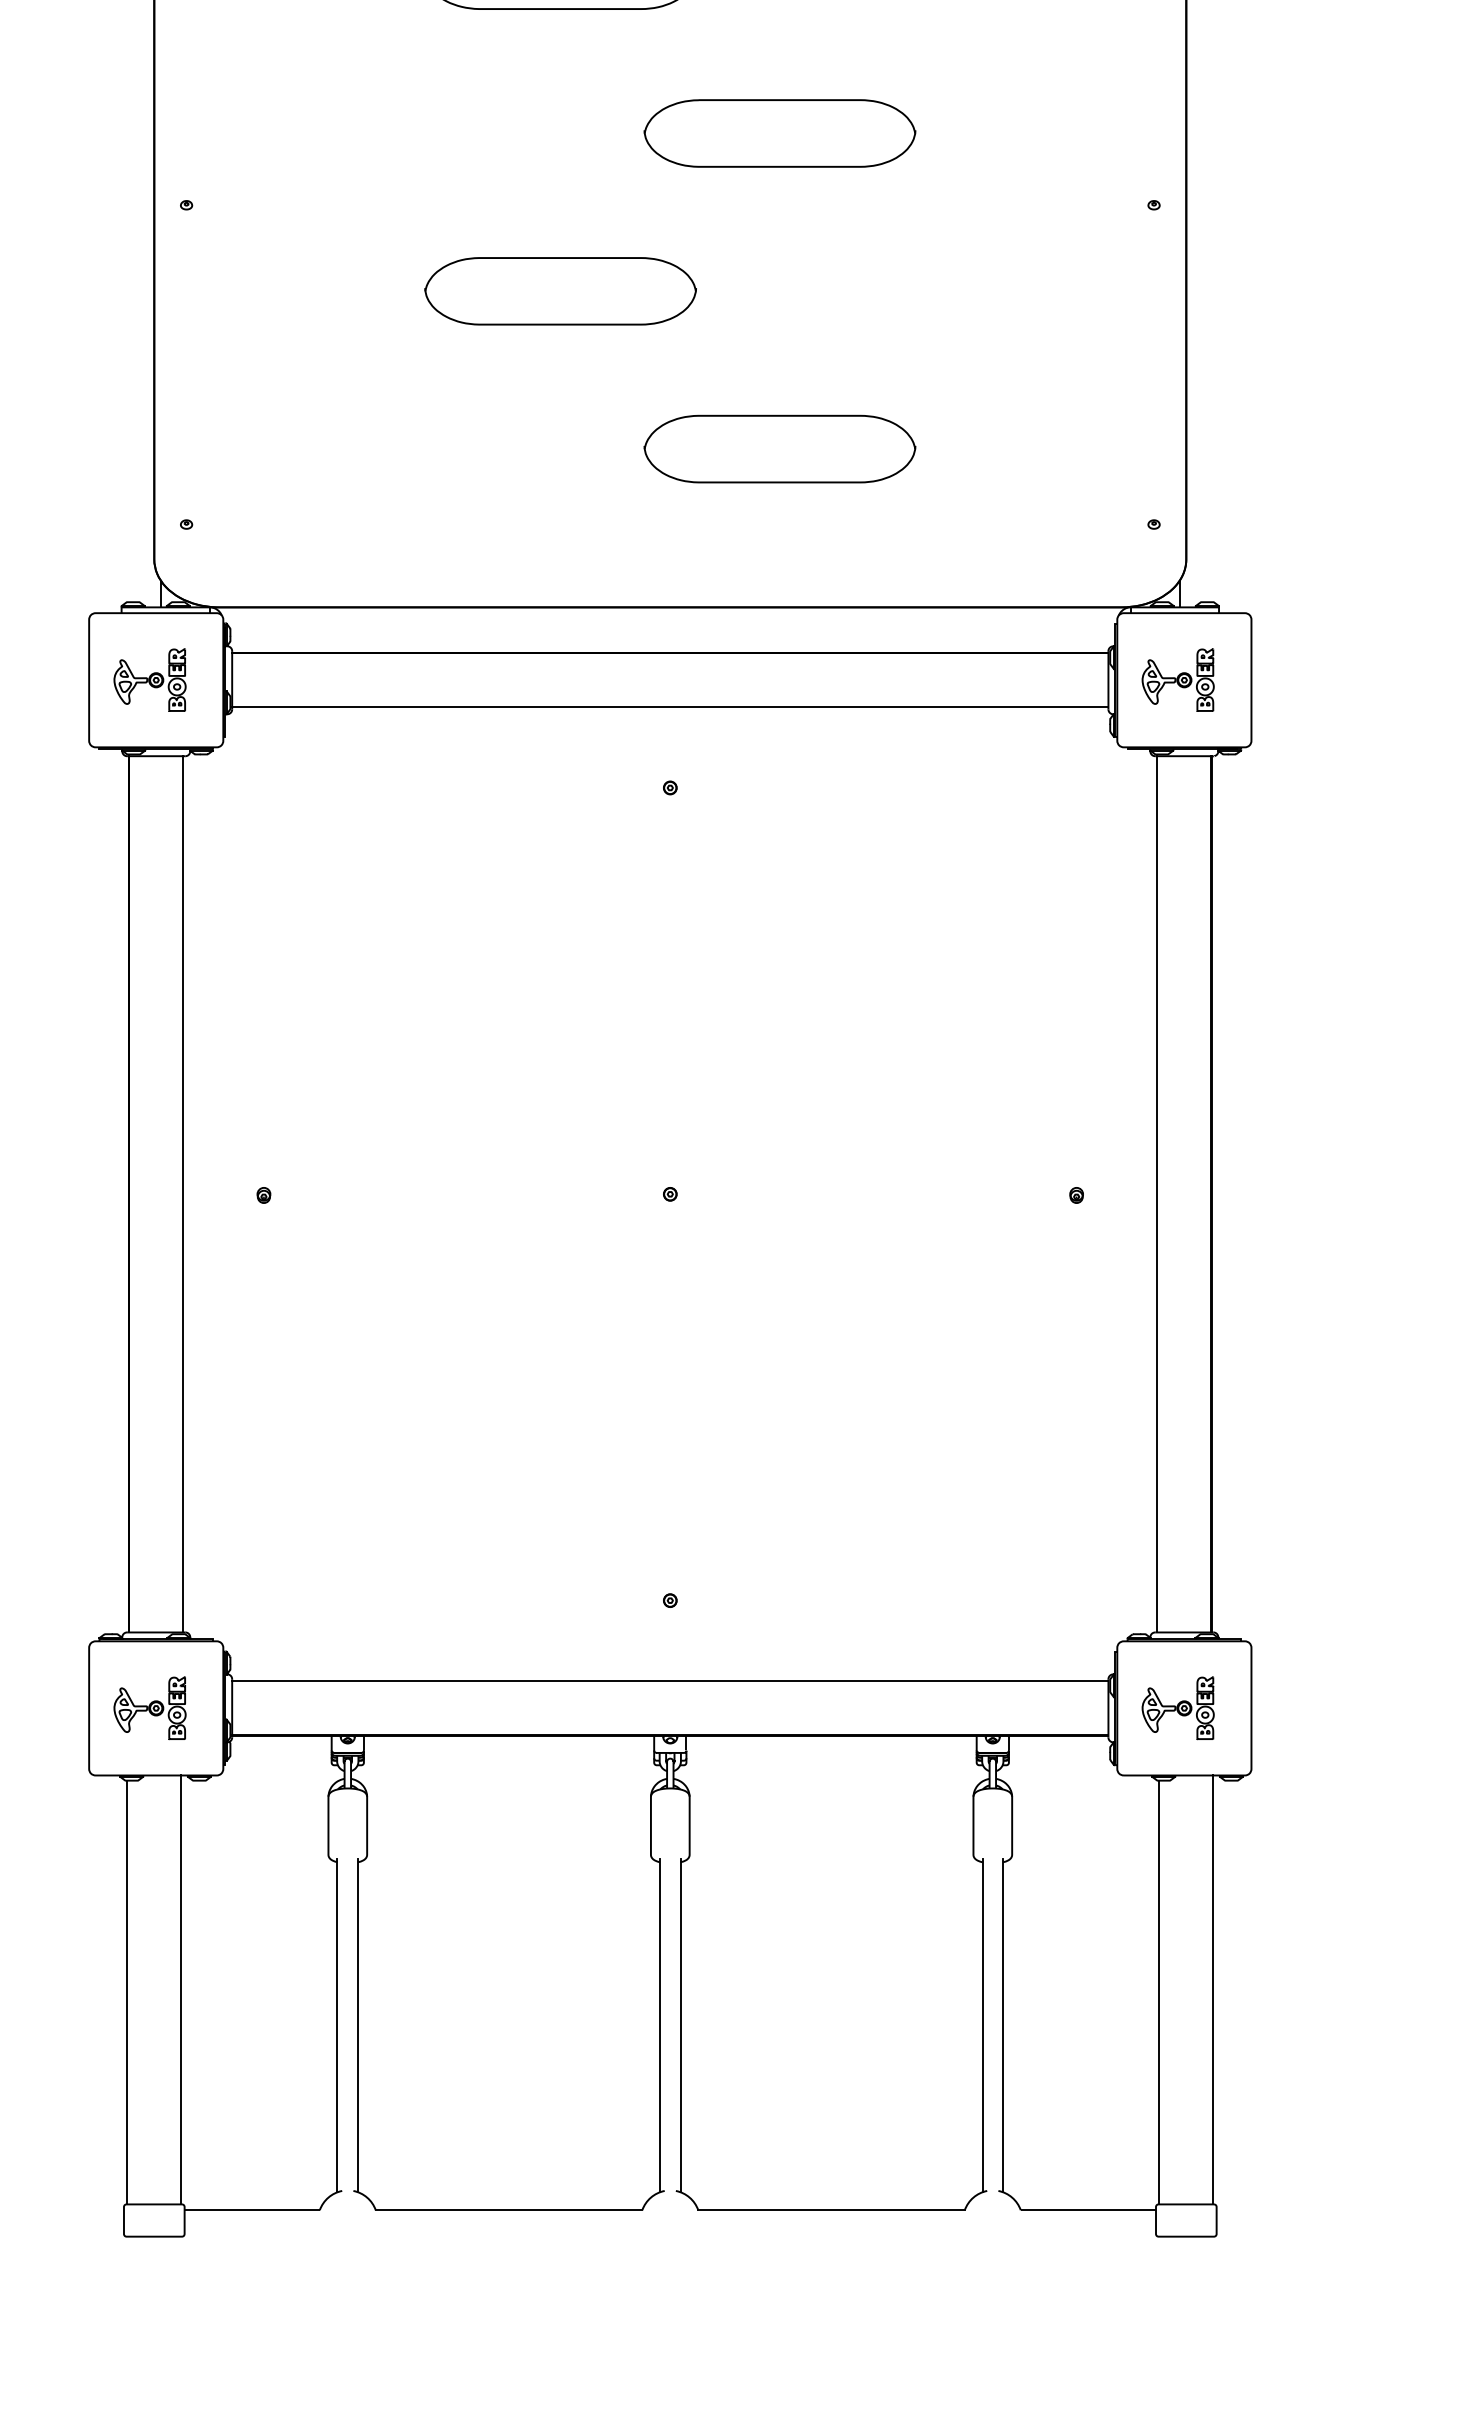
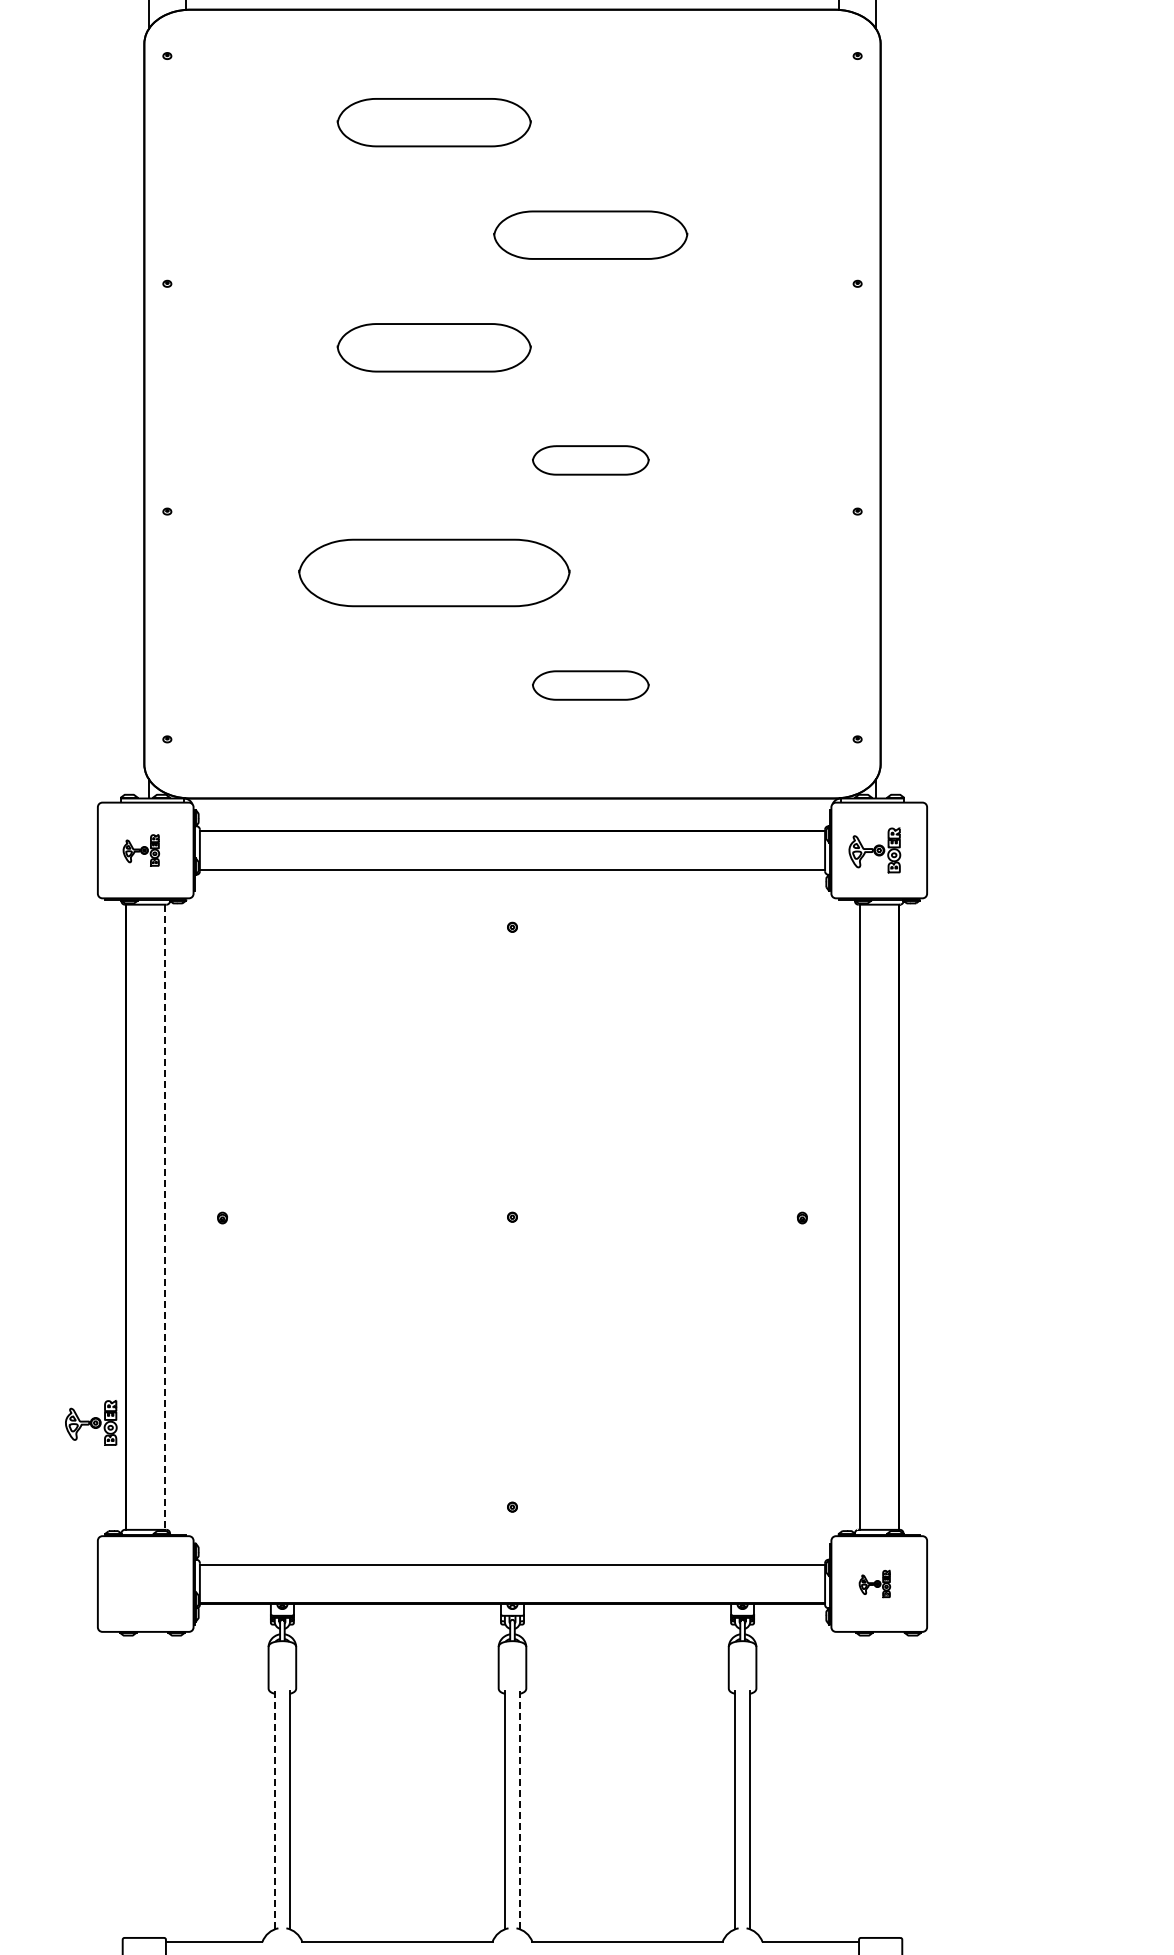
part: (779, 133) -> (590, 460), size x0.6
part: (559, 290) -> (433, 572), size x1.4
part: (779, 449) -> (590, 685), size x0.6
part: (150, 680) -> (141, 850), size x0.7
line: (183, 1194) -> (165, 1217), solid -> dashed
part: (150, 1707) -> (91, 1422), moved
part: (1177, 1707) -> (874, 1583), size x0.6
line: (181, 1989) -> (163, 1784), removed
line: (1212, 1989) -> (899, 1784), removed
line: (127, 1992) -> (125, 1786), removed
line: (1159, 1992) -> (861, 1786), removed
line: (338, 2024) -> (275, 1809), solid -> dashed
line: (680, 2024) -> (519, 1809), solid -> dashed

